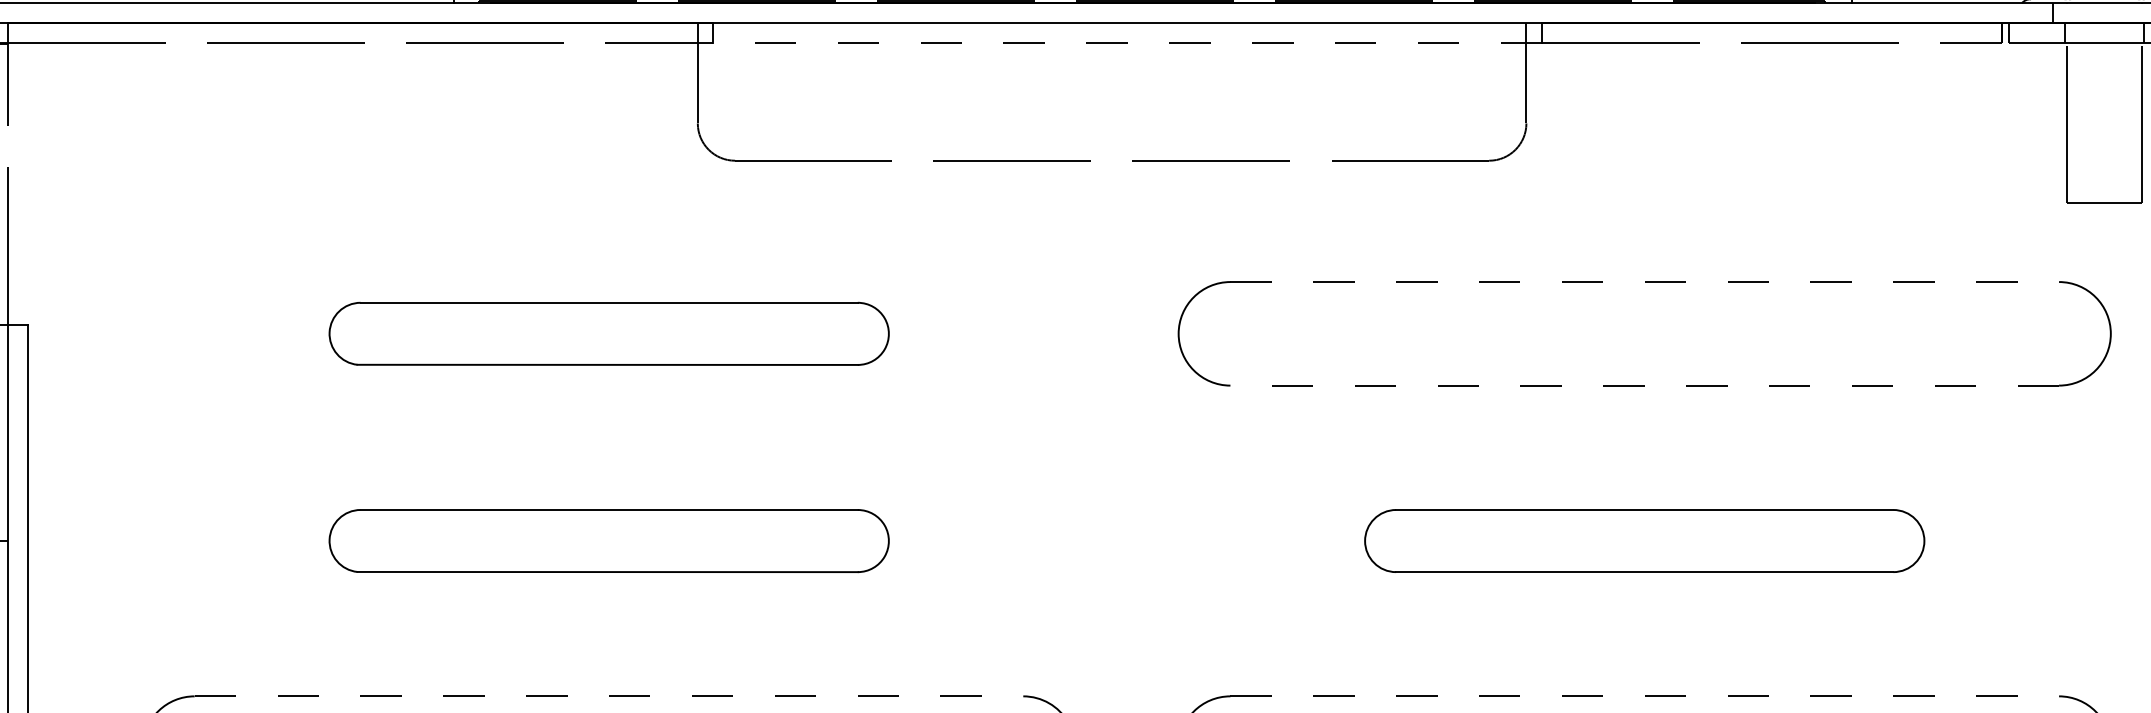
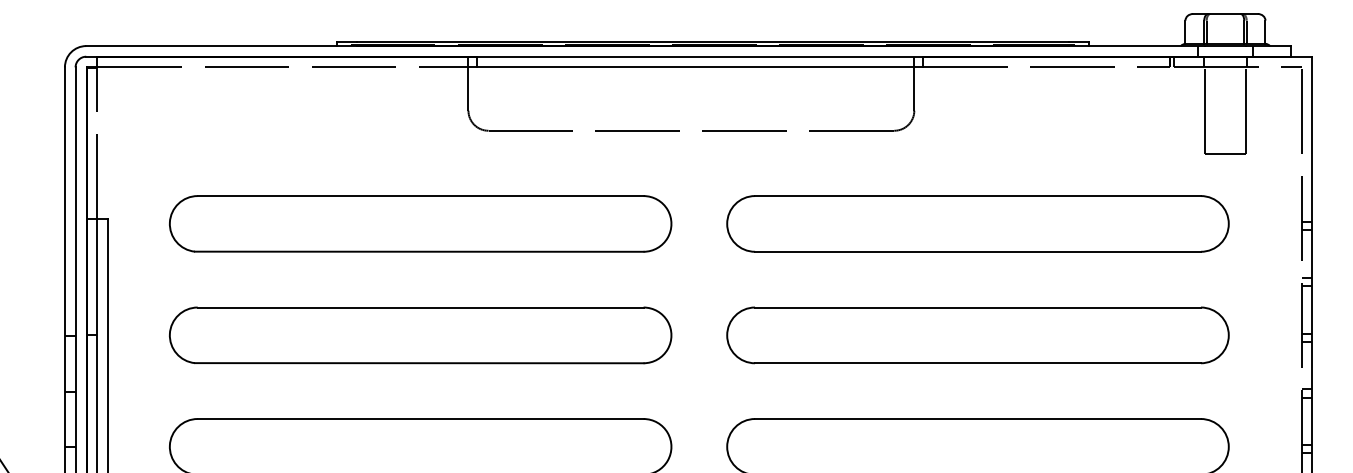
line: (1127, 43) -> (699, 67), dashed -> solid
line: (1645, 282) -> (978, 196), dashed -> solid
part: (608, 333) -> (420, 223), size x1.67
line: (1645, 385) -> (978, 251), dashed -> solid
part: (608, 541) -> (420, 335), size x1.67
part: (1643, 541) -> (977, 335), size x1.67
line: (608, 697) -> (420, 419), dashed -> solid
line: (1645, 697) -> (978, 419), dashed -> solid

